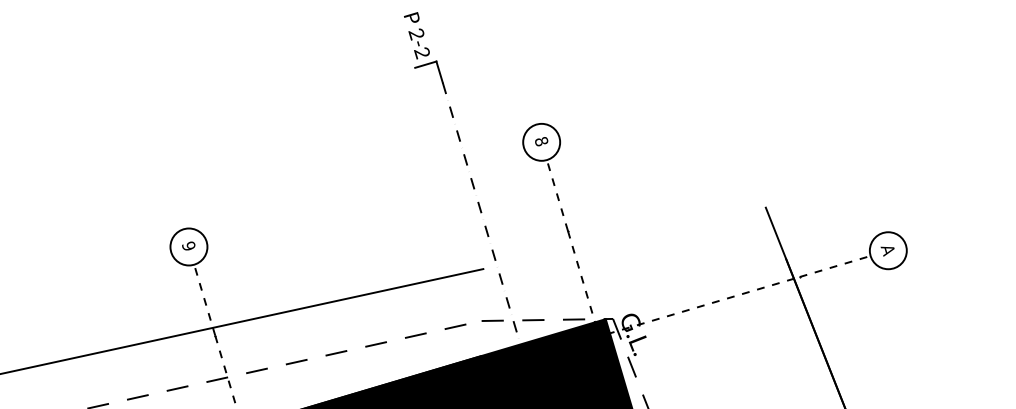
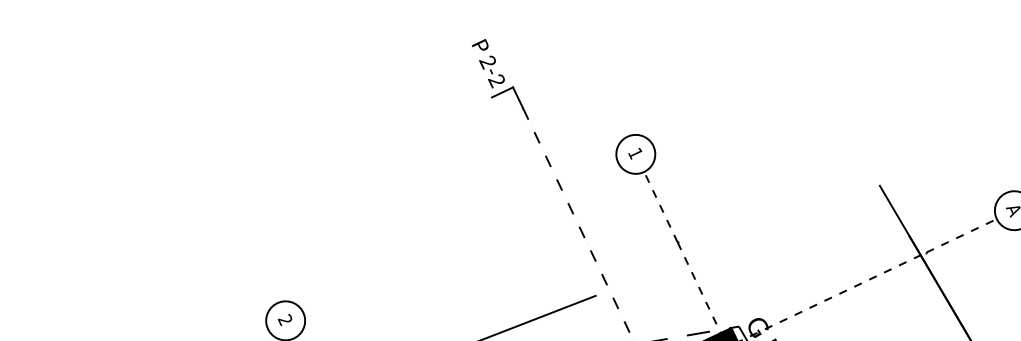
text: (541, 141) -> (635, 153), 8 -> 1
text: (187, 246) -> (284, 320), 9 -> 2

